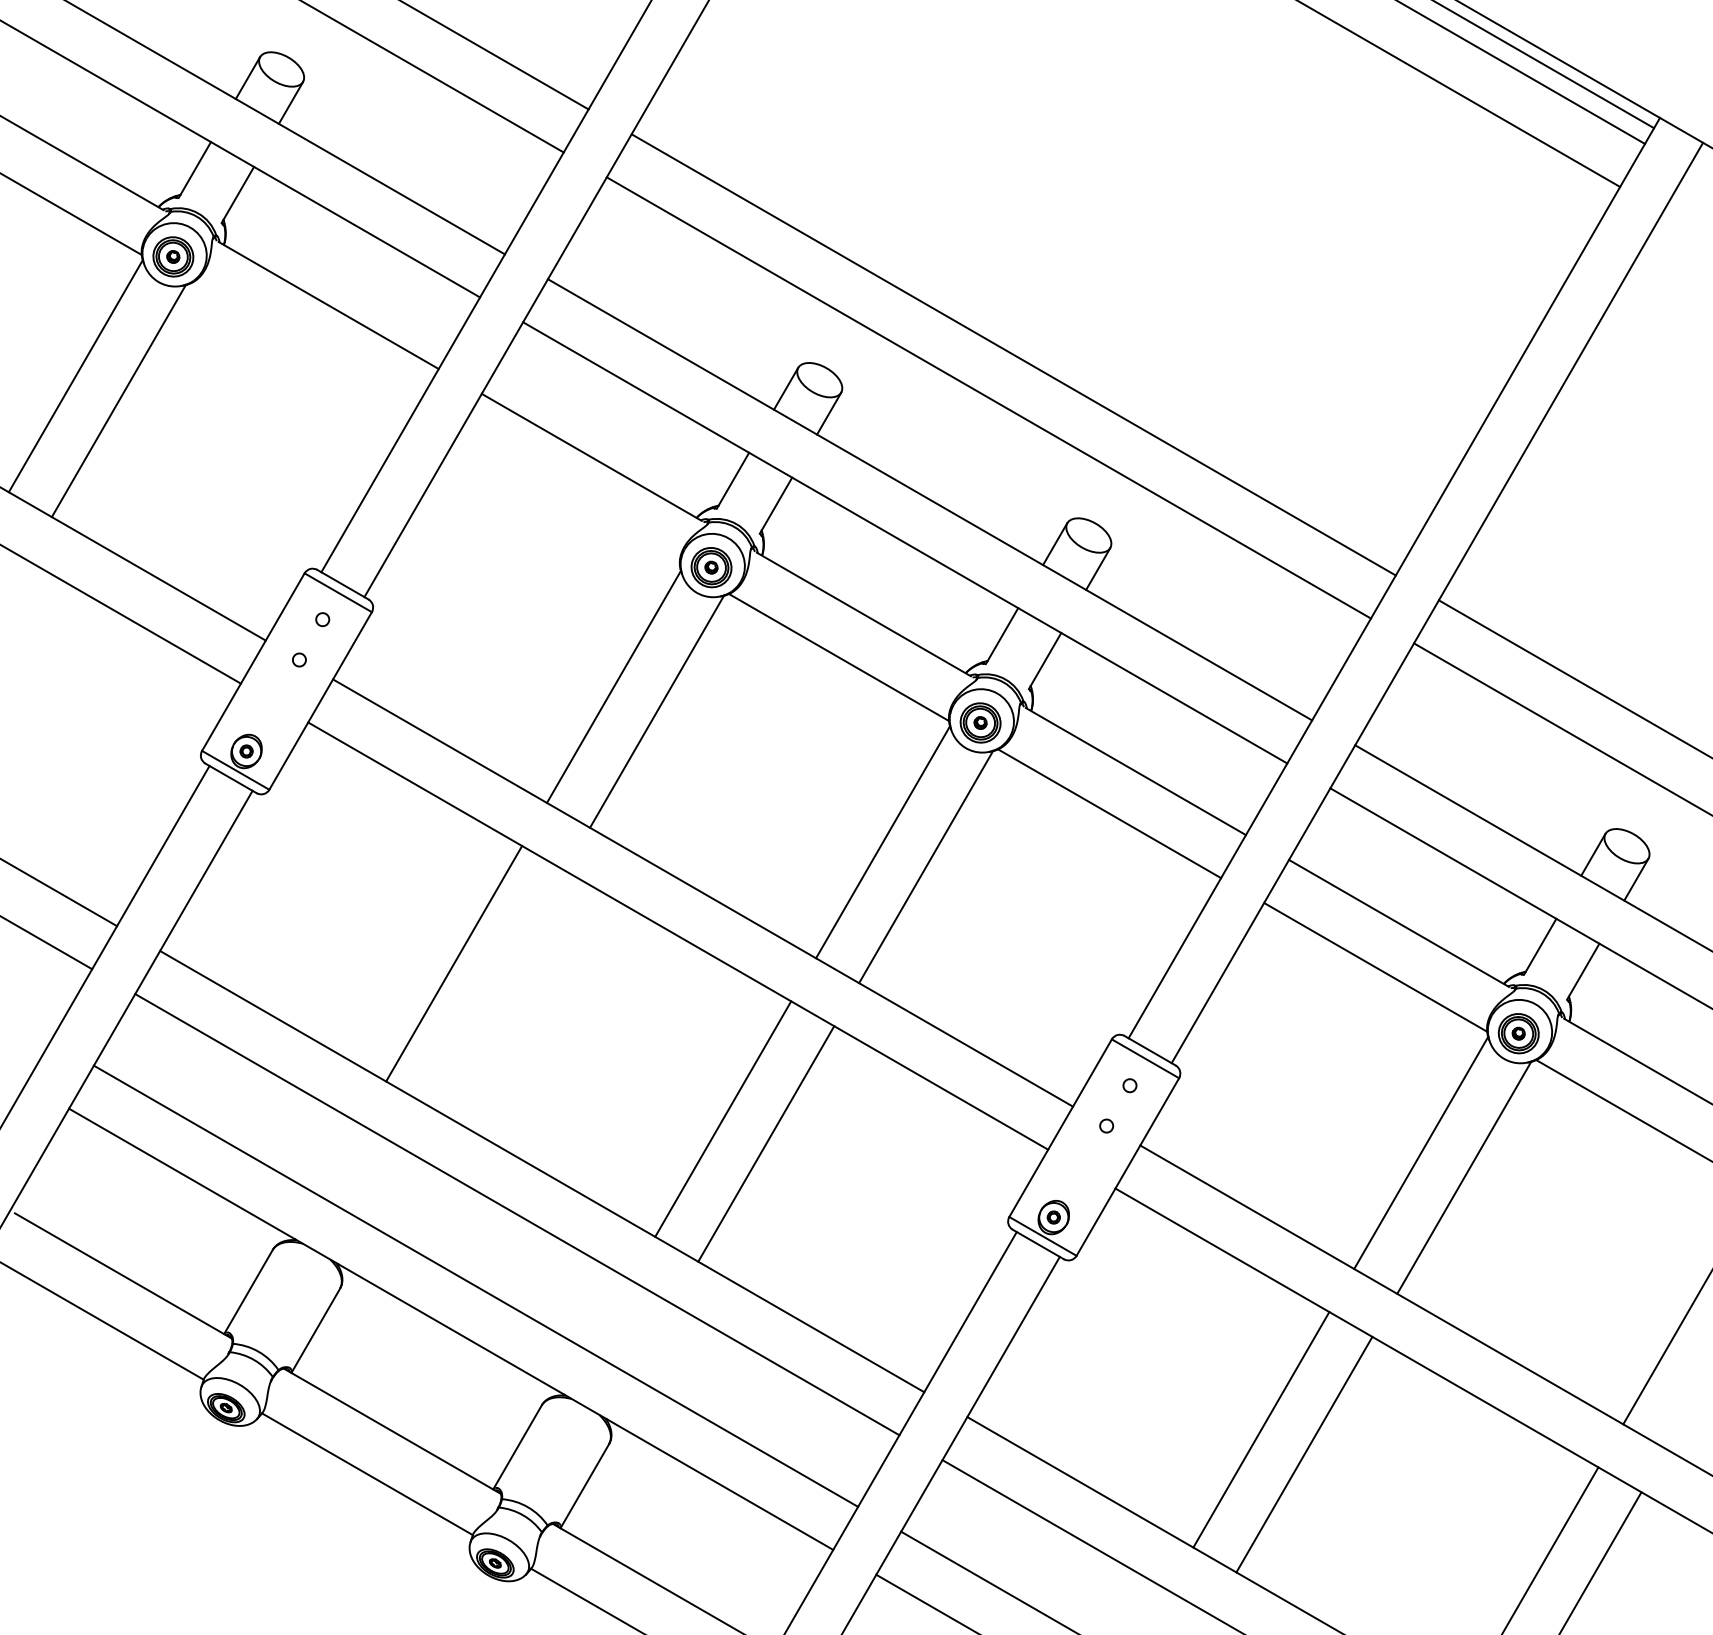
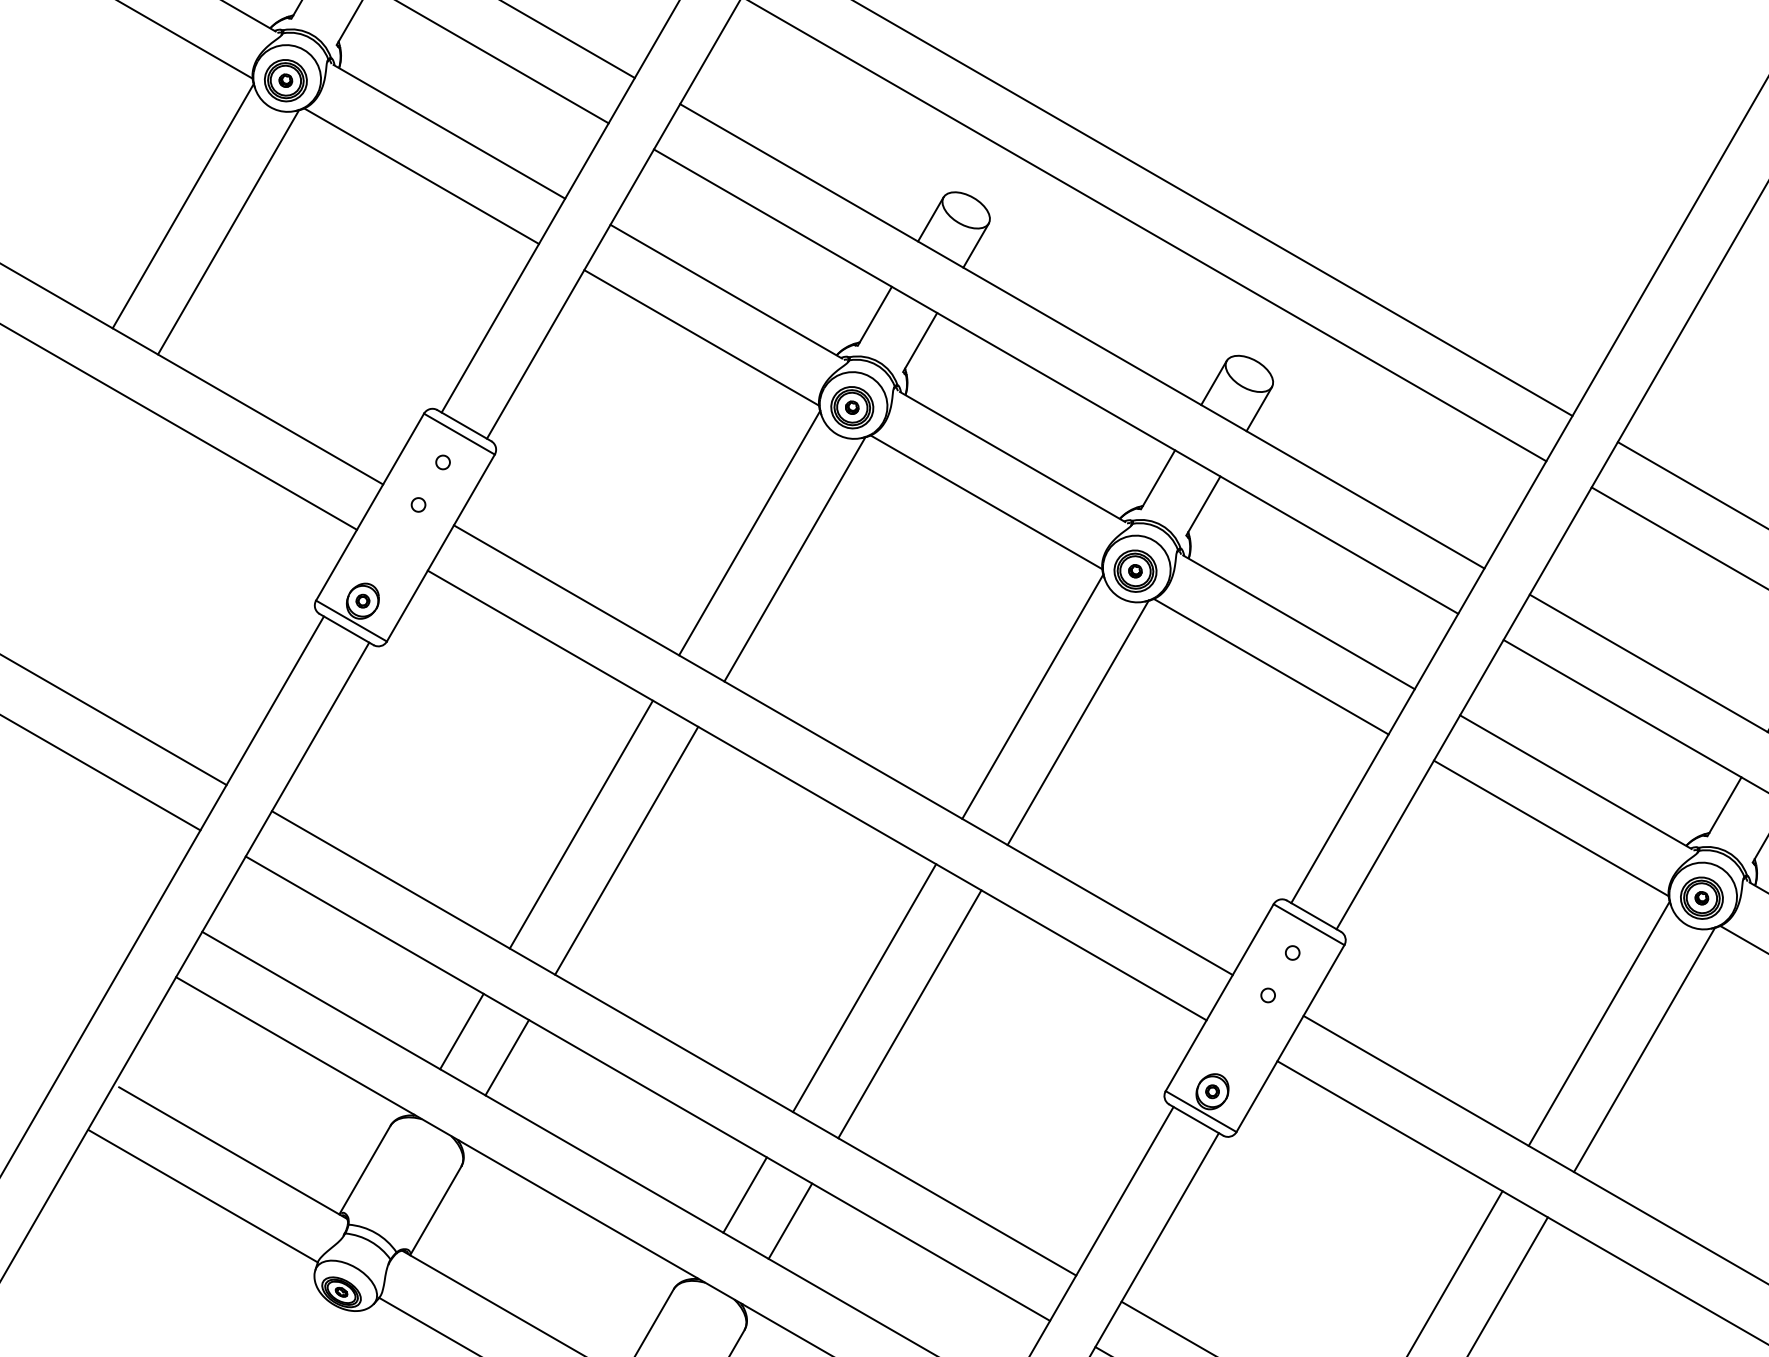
line: (301, 347) -> (420, 176), added
line: (568, 500) -> (701, 337), added
line: (497, 988) -> (627, 850), added
line: (340, 1160) -> (461, 1031), added
line: (383, 1185) -> (507, 1058), added
line: (609, 1315) -> (744, 1194), added
line: (652, 1340) -> (790, 1221), added

